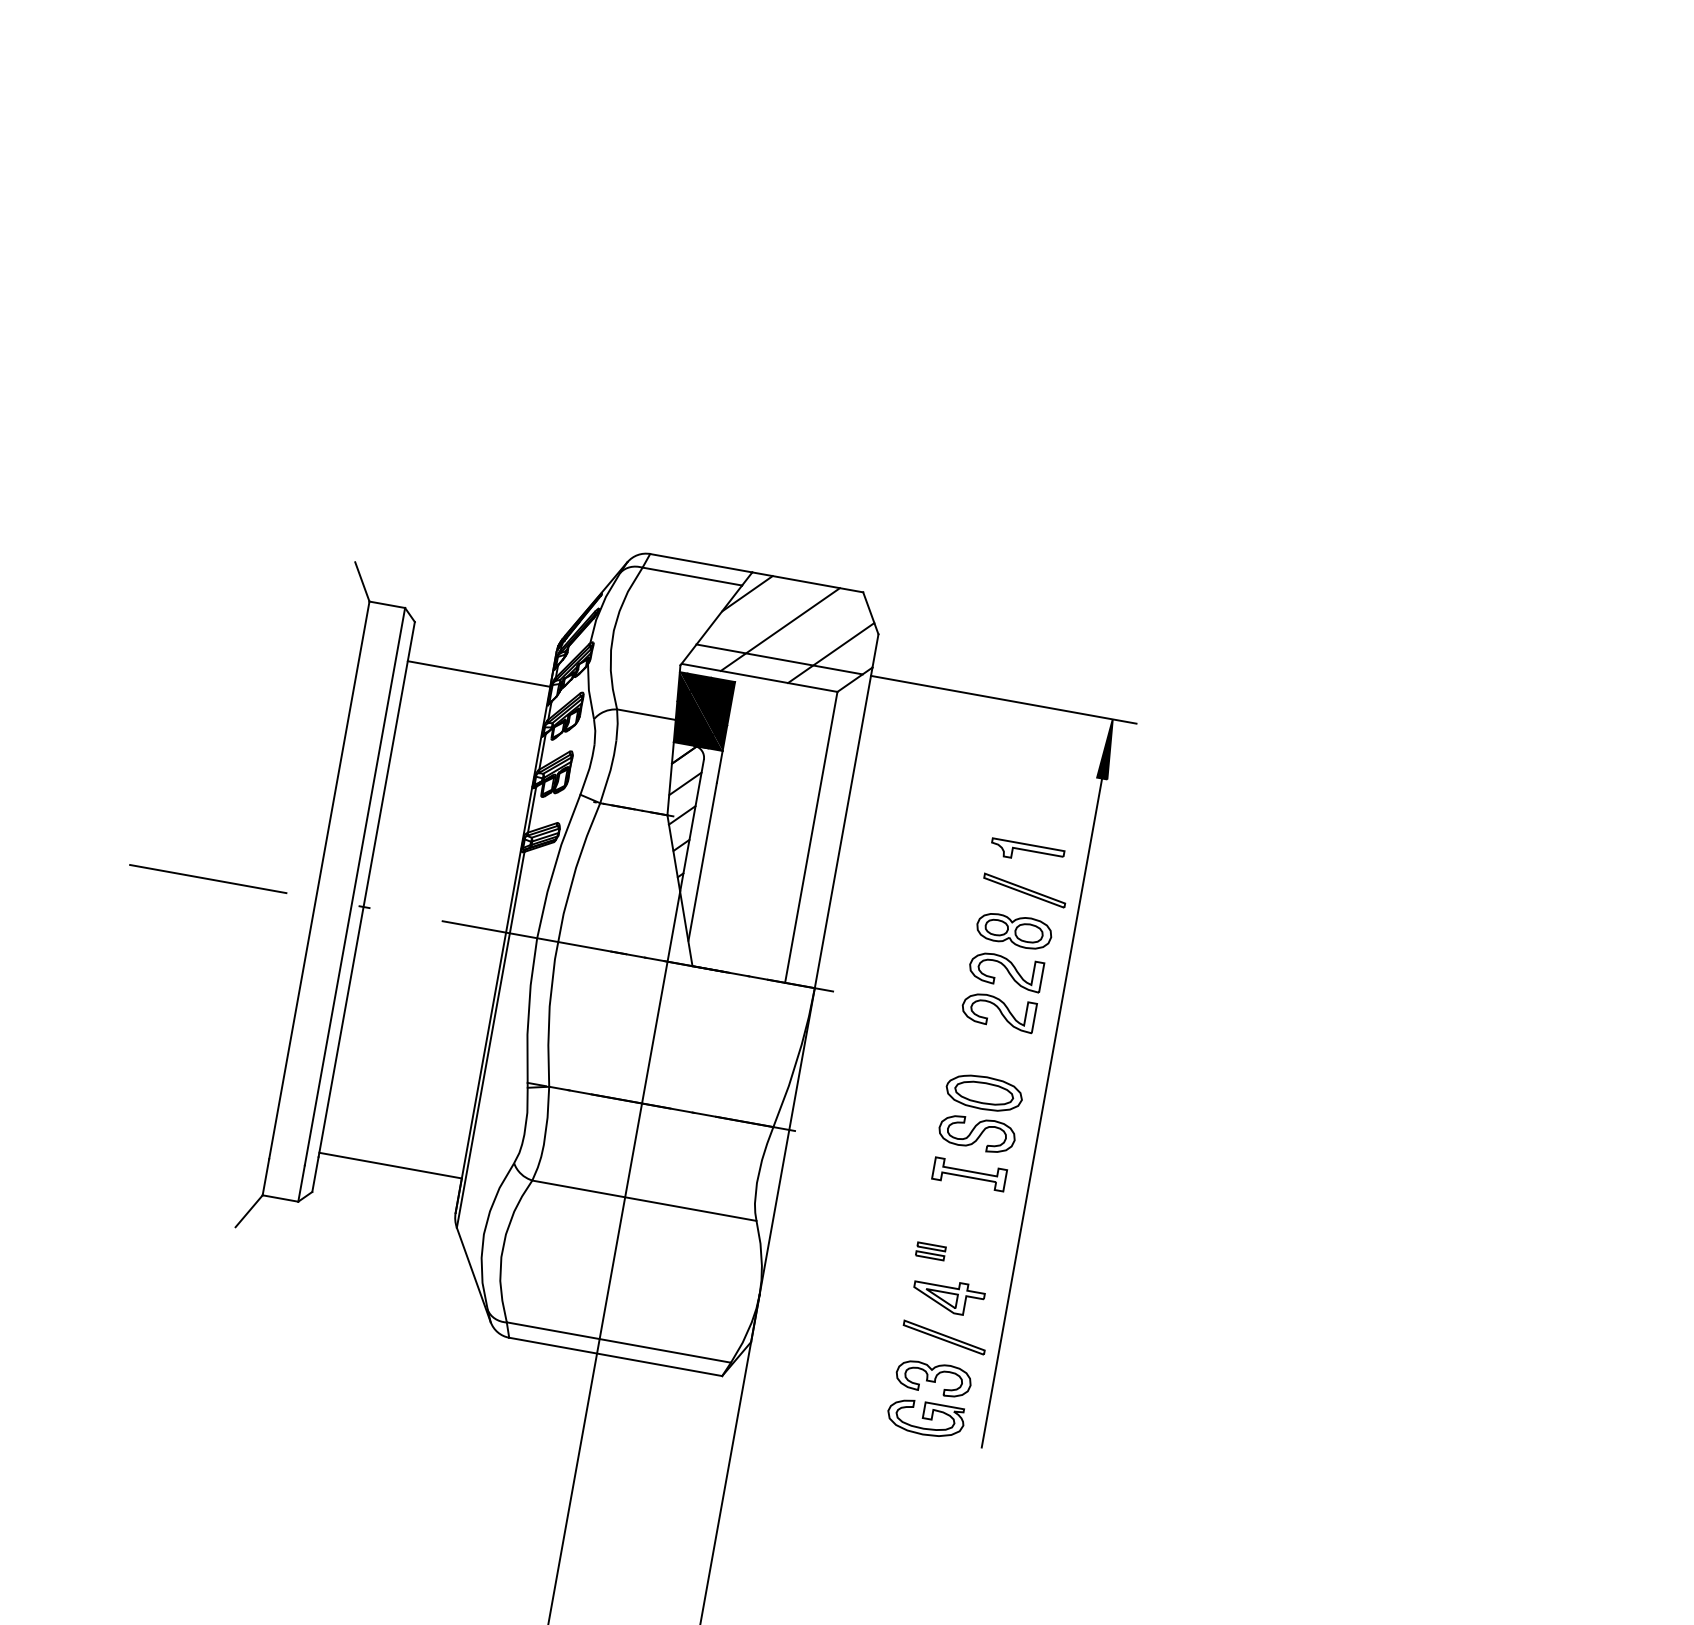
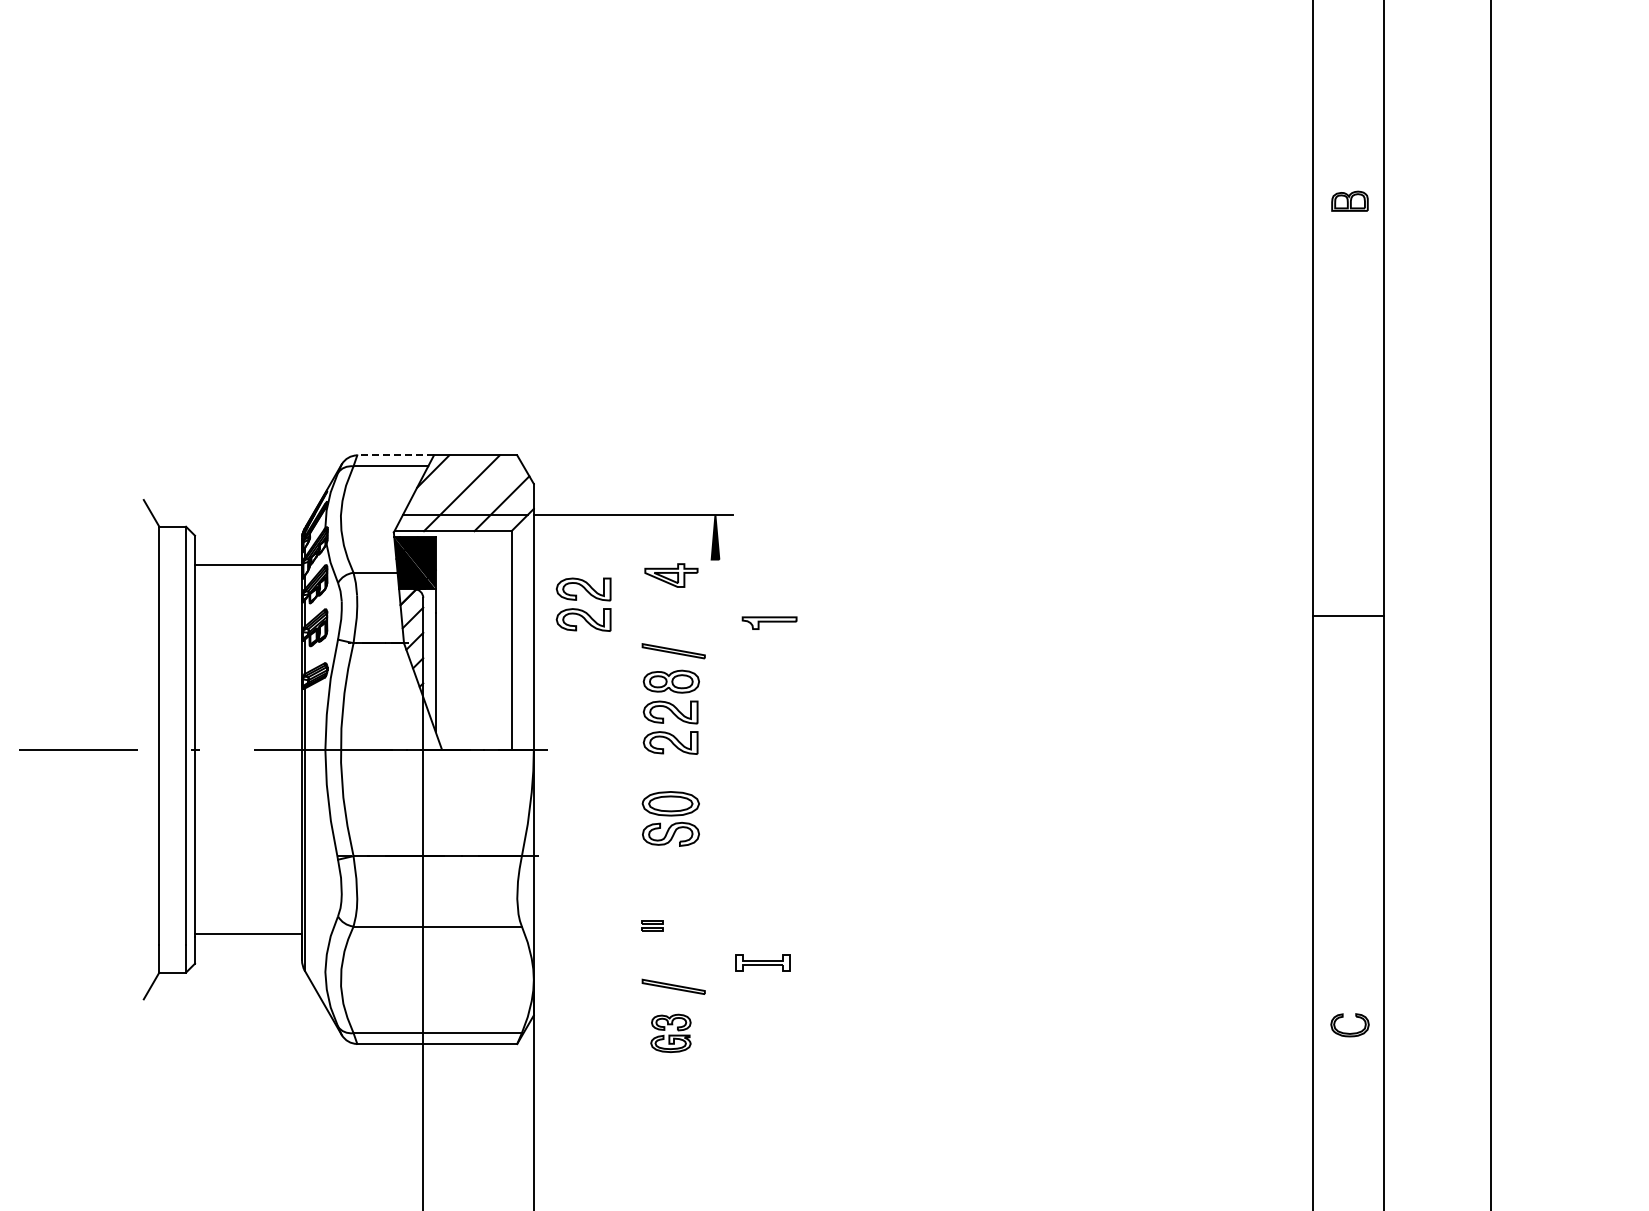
line: (701, 563) -> (395, 455), solid -> dashed
part: (915, 806) -> (583, 604), added
part: (1027, 851) -> (769, 622), moved
line: (1042, 1112) -> (715, 810), removed
part: (969, 1173) -> (762, 962), moved
part: (948, 1296) -> (671, 575), moved
part: (928, 1398) -> (670, 1033), size x0.7

